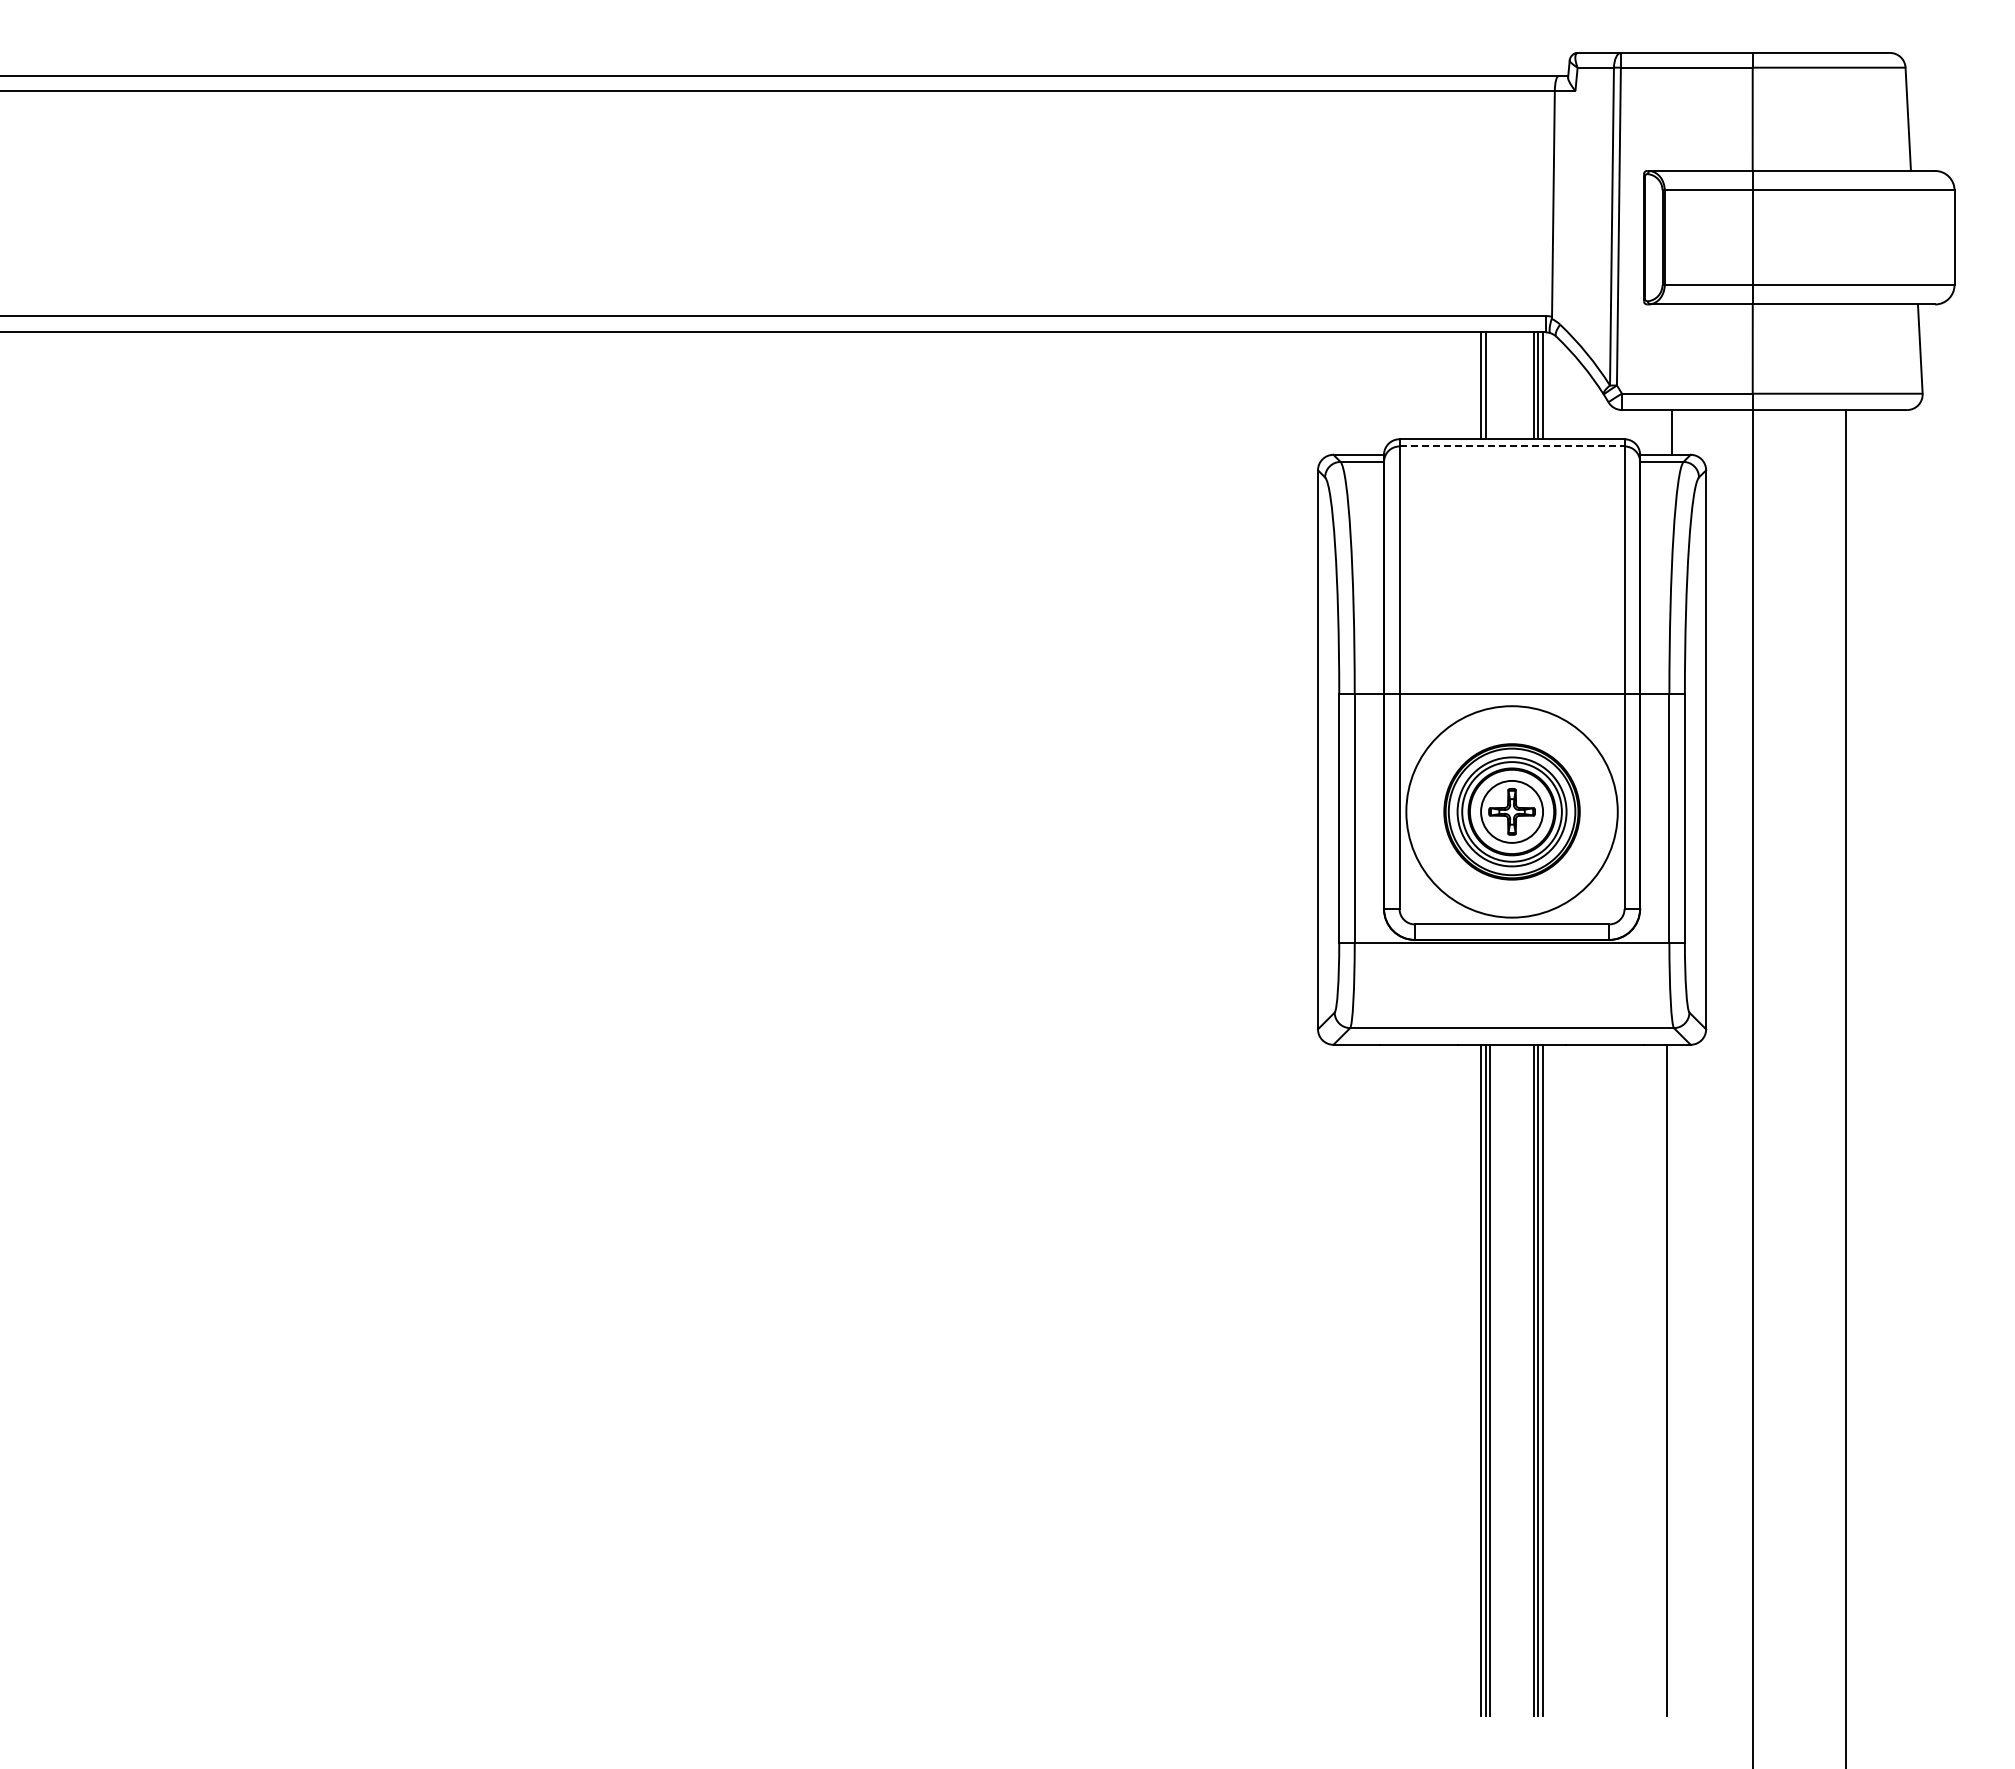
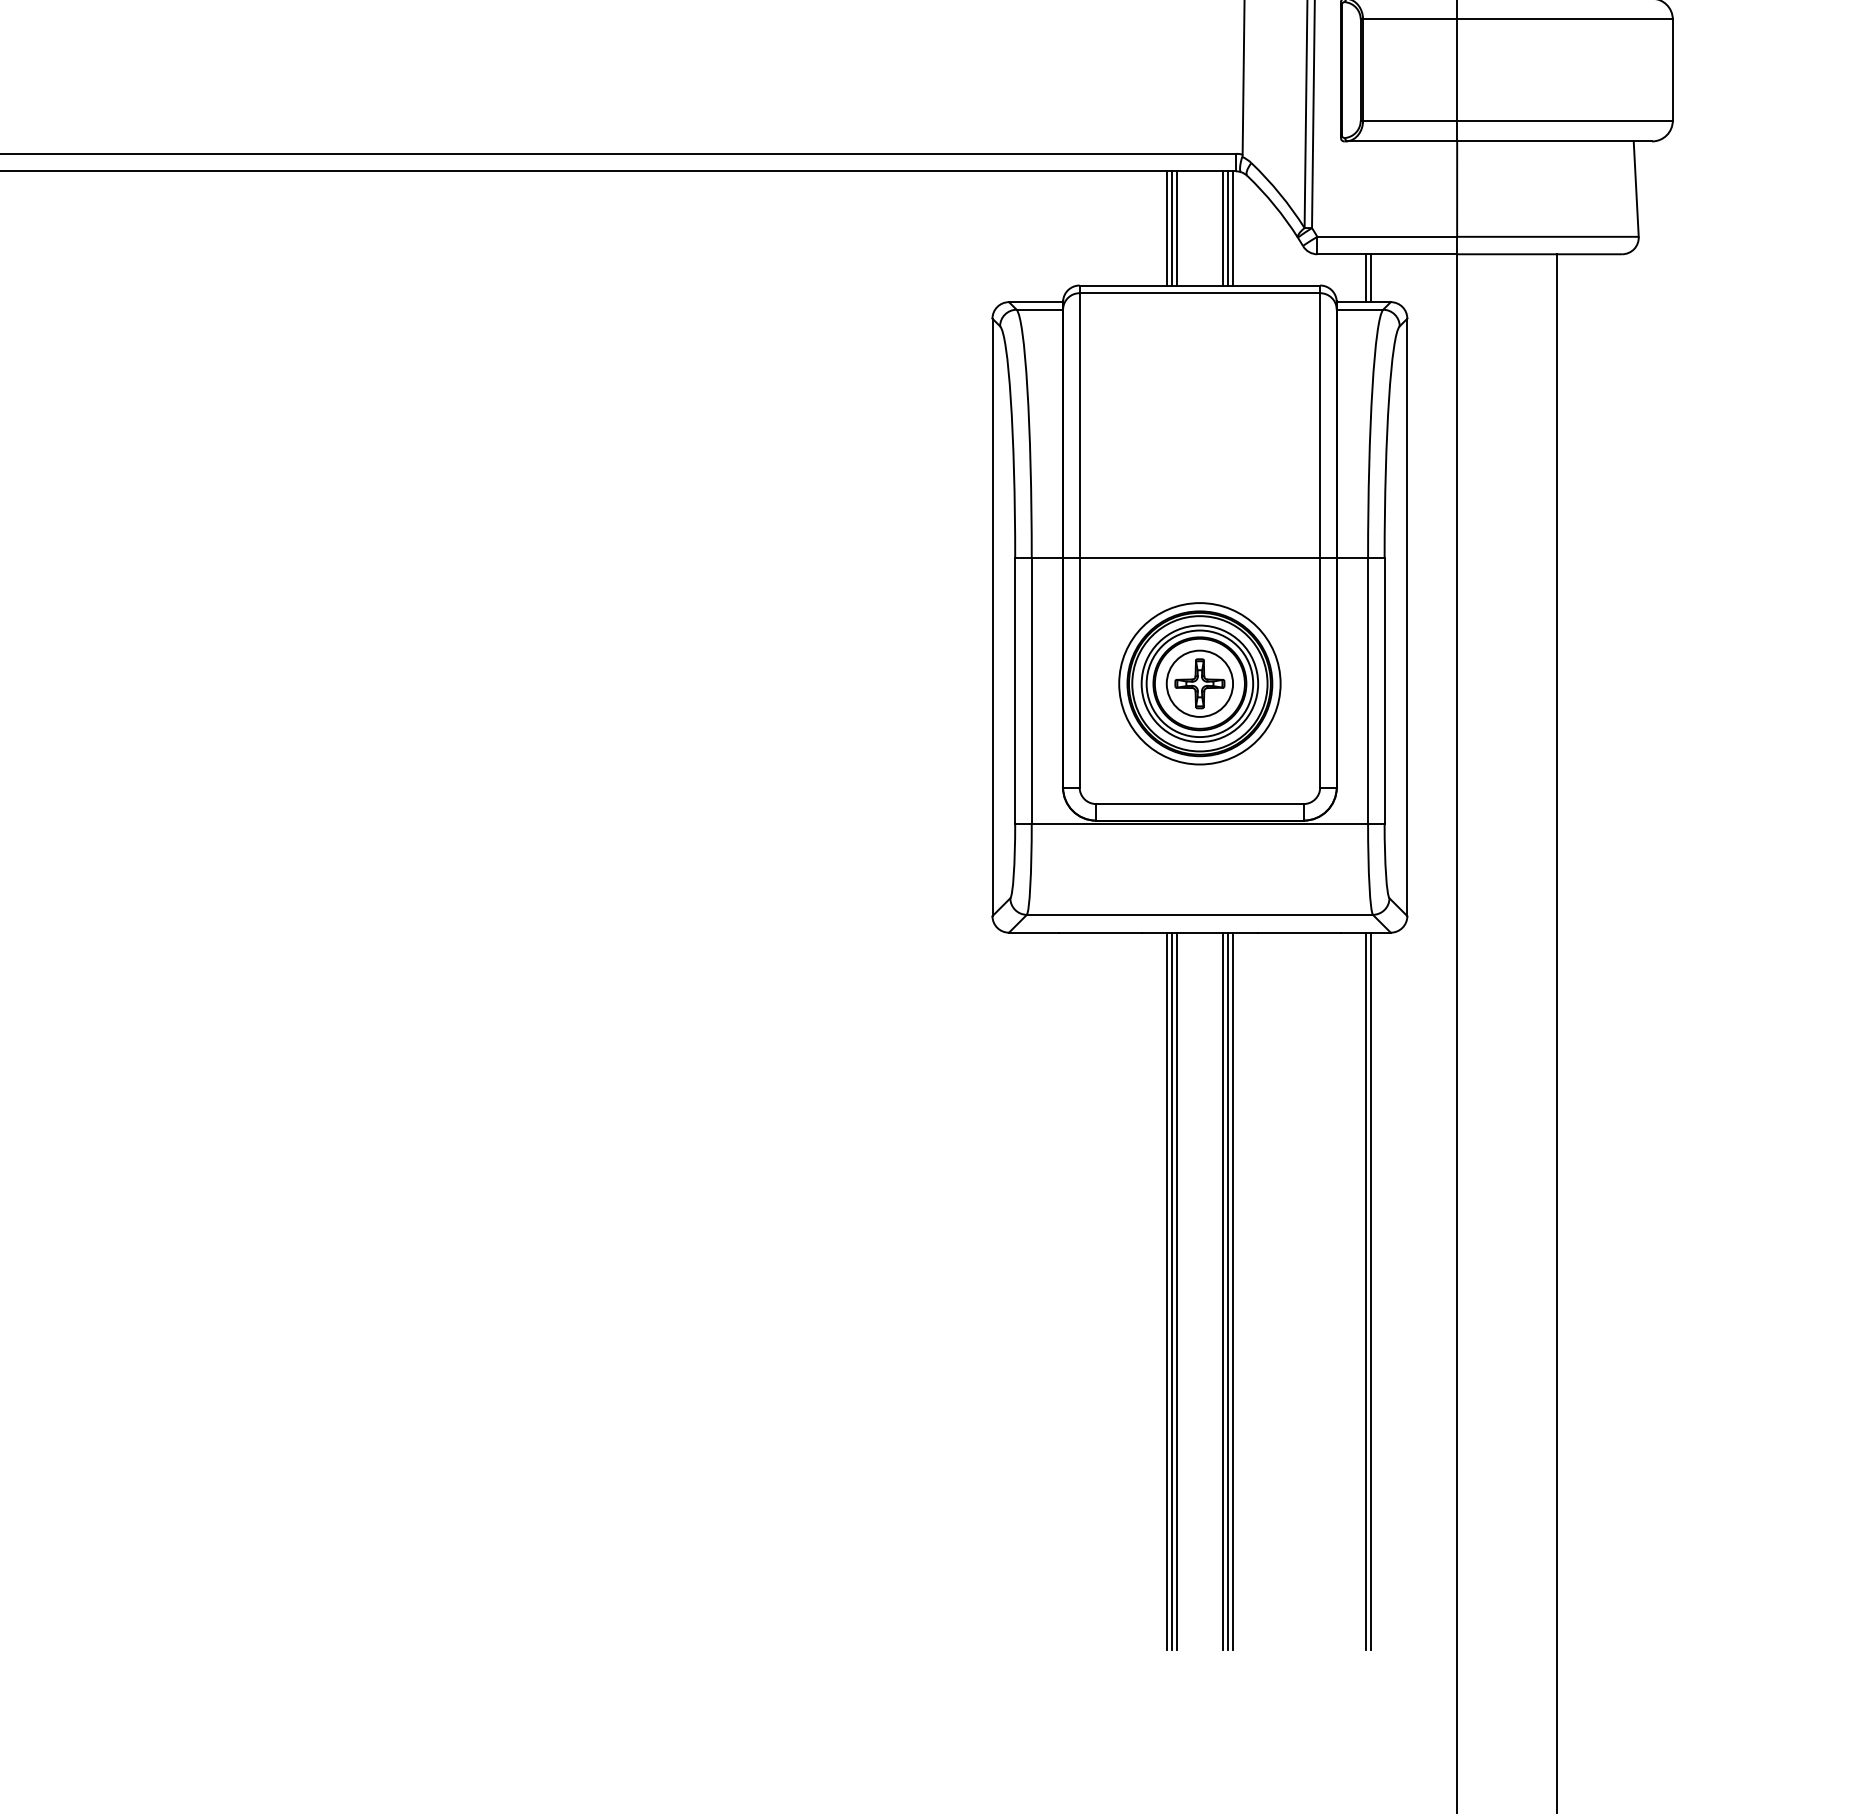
line: (1490, 385) -> (1176, 228), added
line: (1667, 432) -> (1366, 278), added
line: (1512, 446) -> (1200, 293), dashed -> solid
circle: (1511, 811) -> (1199, 683), size x0.71
line: (1671, 1380) -> (1370, 1291), added

